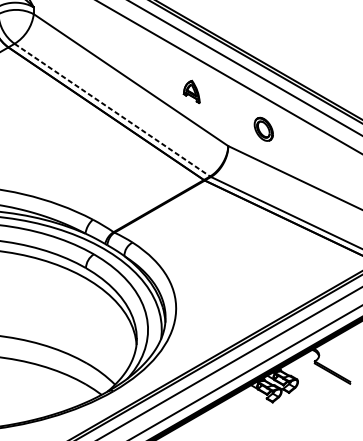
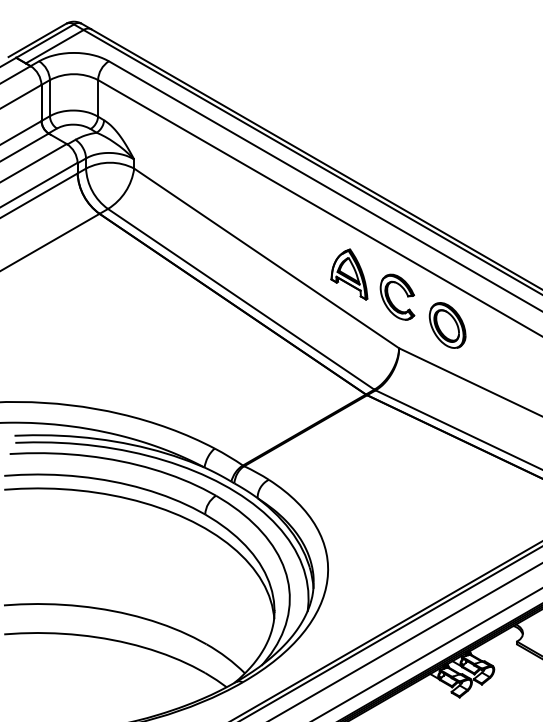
part: (191, 91) -> (349, 274), size x1.67
part: (221, 109) -> (390, 298), added
line: (112, 110) -> (241, 299), dashed -> solid
part: (263, 129) -> (447, 325), size x1.43

